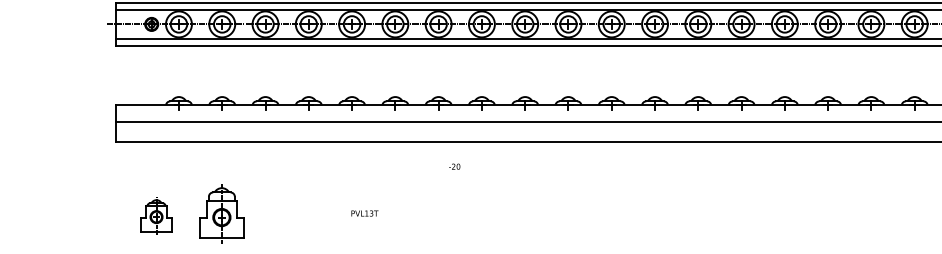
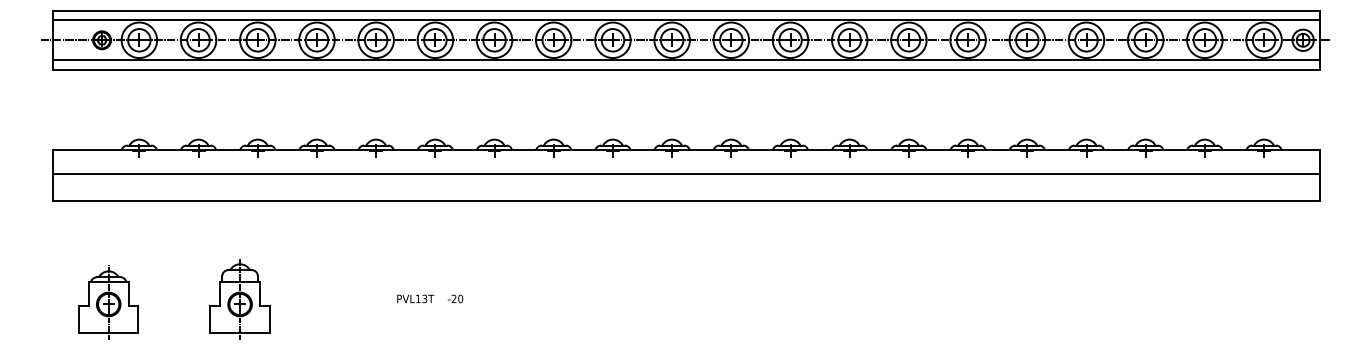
text: (454, 166) -> (455, 298), moved
part: (221, 213) -> (239, 299), moved
text: (364, 213) -> (415, 298), moved
part: (156, 216) -> (108, 302), size x1.43

